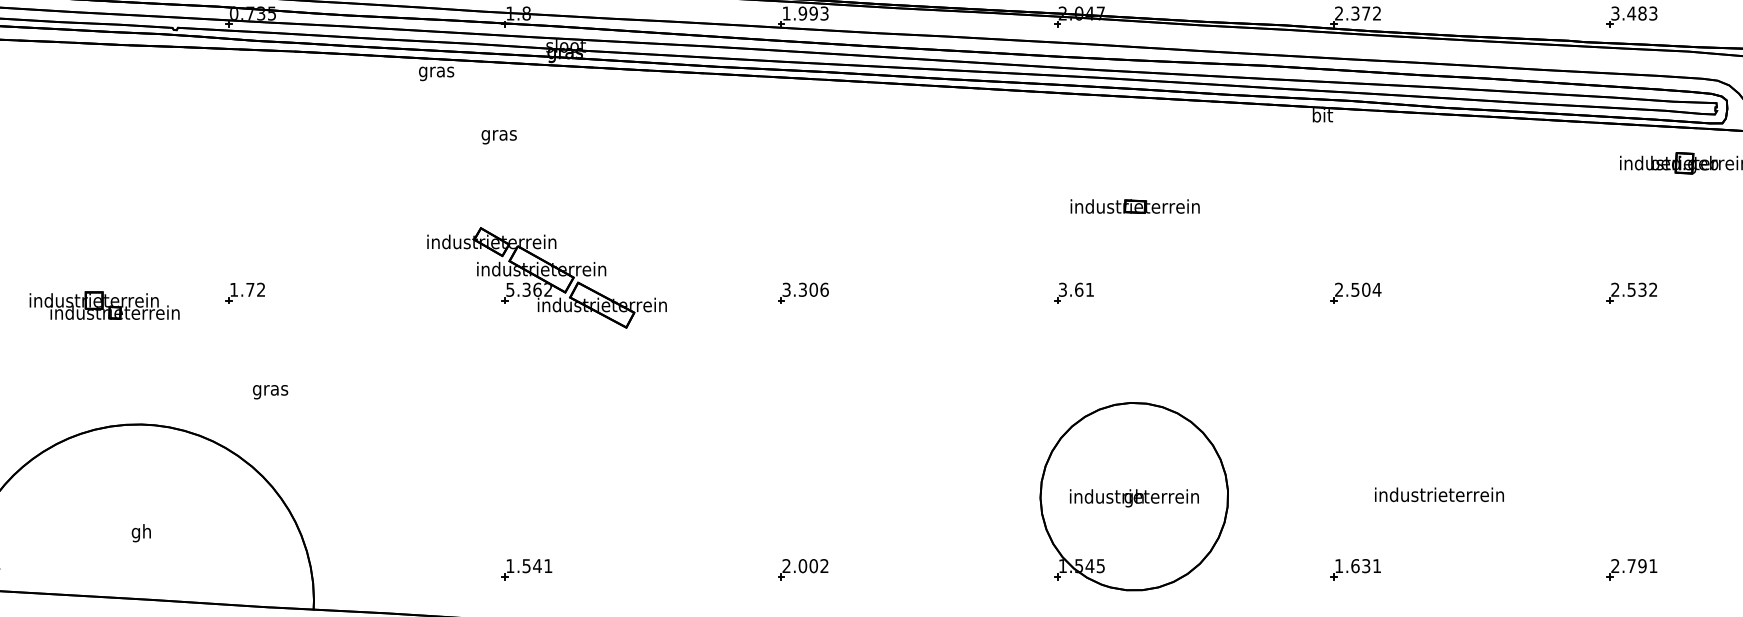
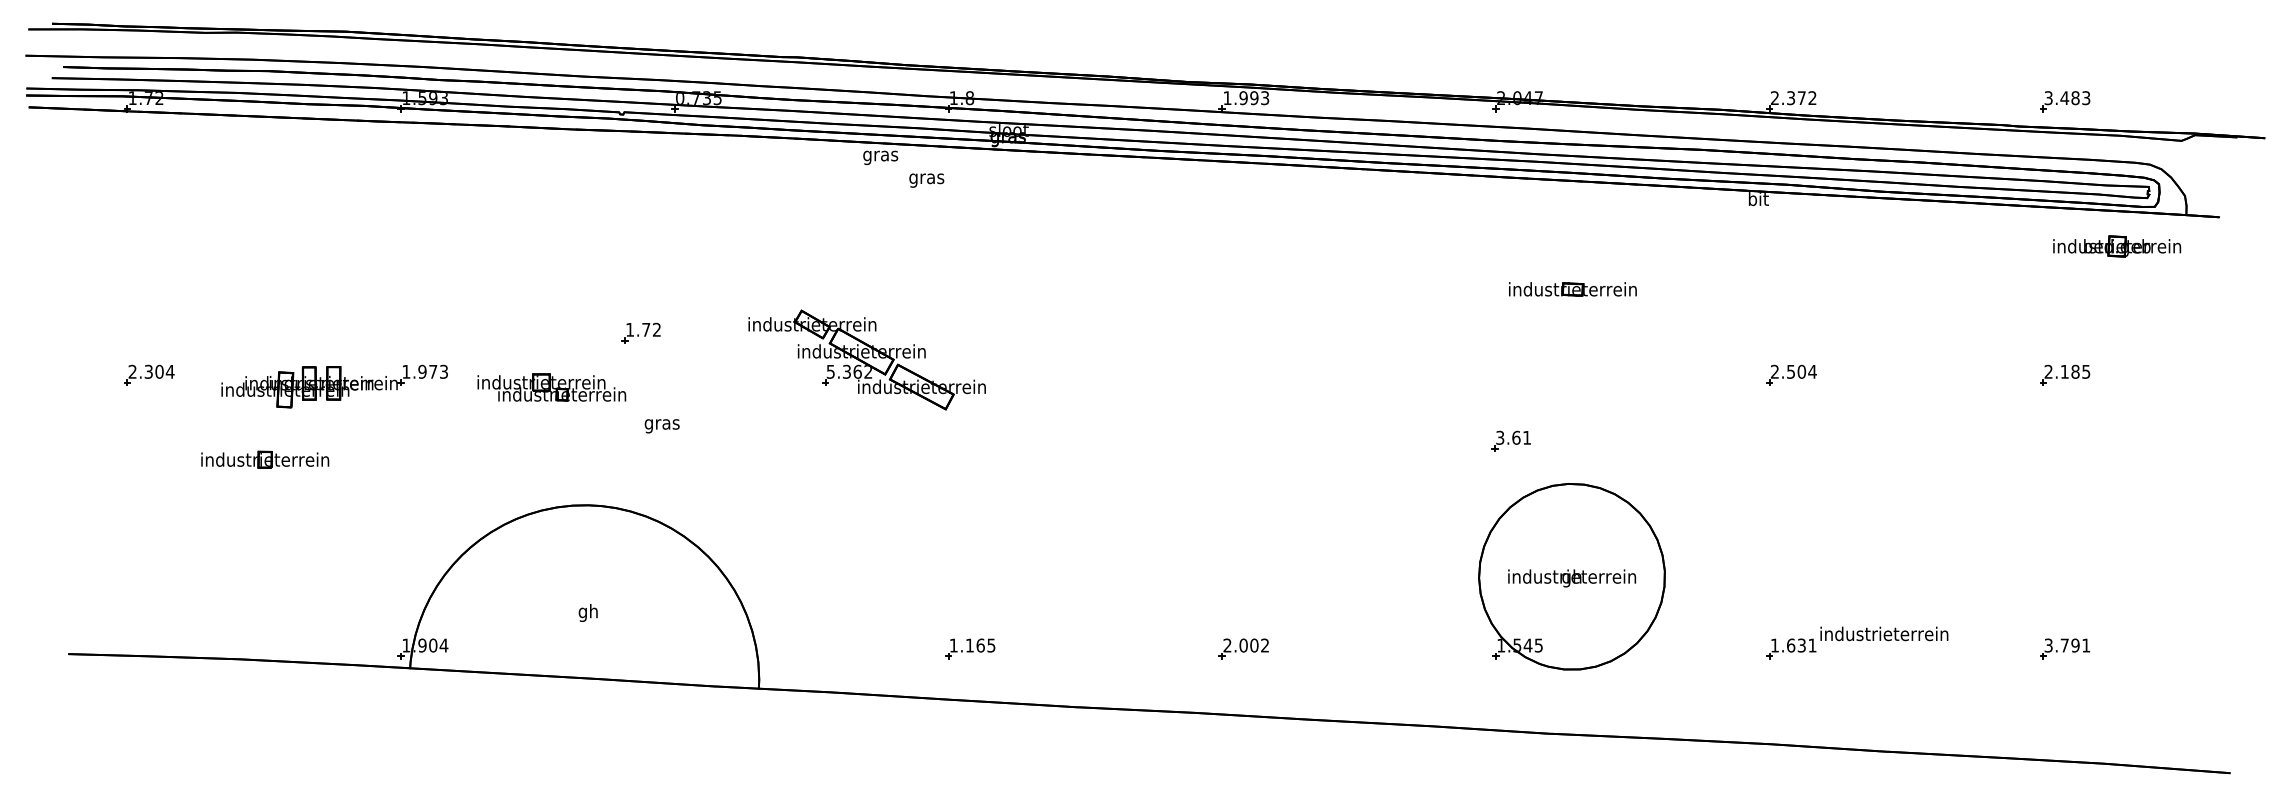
text: (498, 137) -> (926, 180), moved
part: (546, 277) -> (866, 359), moved
text: (1642, 289) -> (2075, 371), 2.532 -> 2.185
part: (244, 292) -> (640, 332), moved
part: (802, 292) -> (1243, 374), removed
part: (1073, 292) -> (1510, 440), moved
text: (269, 392) -> (661, 426), moved
text: (1439, 494) -> (1884, 633), moved
text: (537, 566) -> (980, 645), 1.541 -> 1.165
text: (1615, 566) -> (2048, 645), 2.791 -> 3.791

